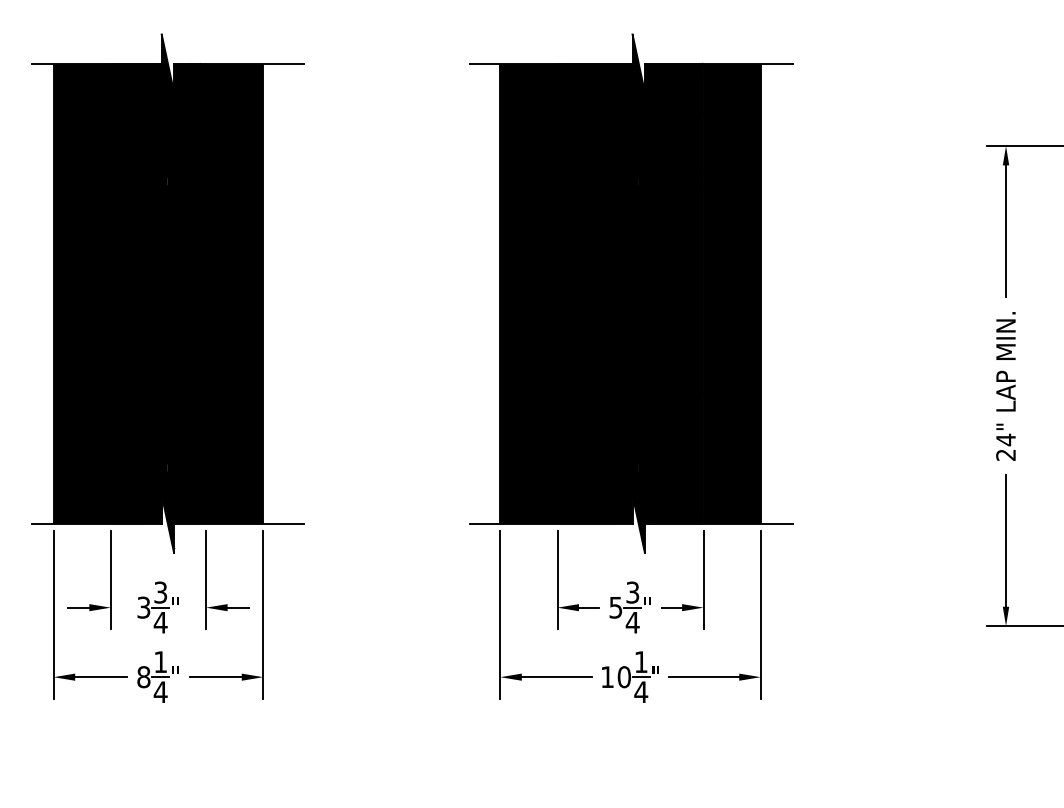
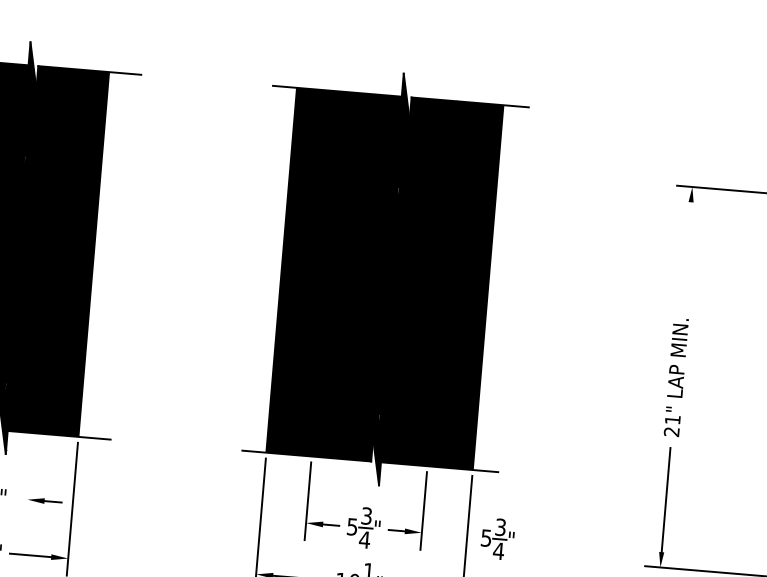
line: (1006, 230) -> (687, 253), removed
text: (1005, 439) -> (672, 419), 24" -> 21"
line: (206, 580) -> (29, 478), removed
part: (798, 607) -> (497, 538), added

